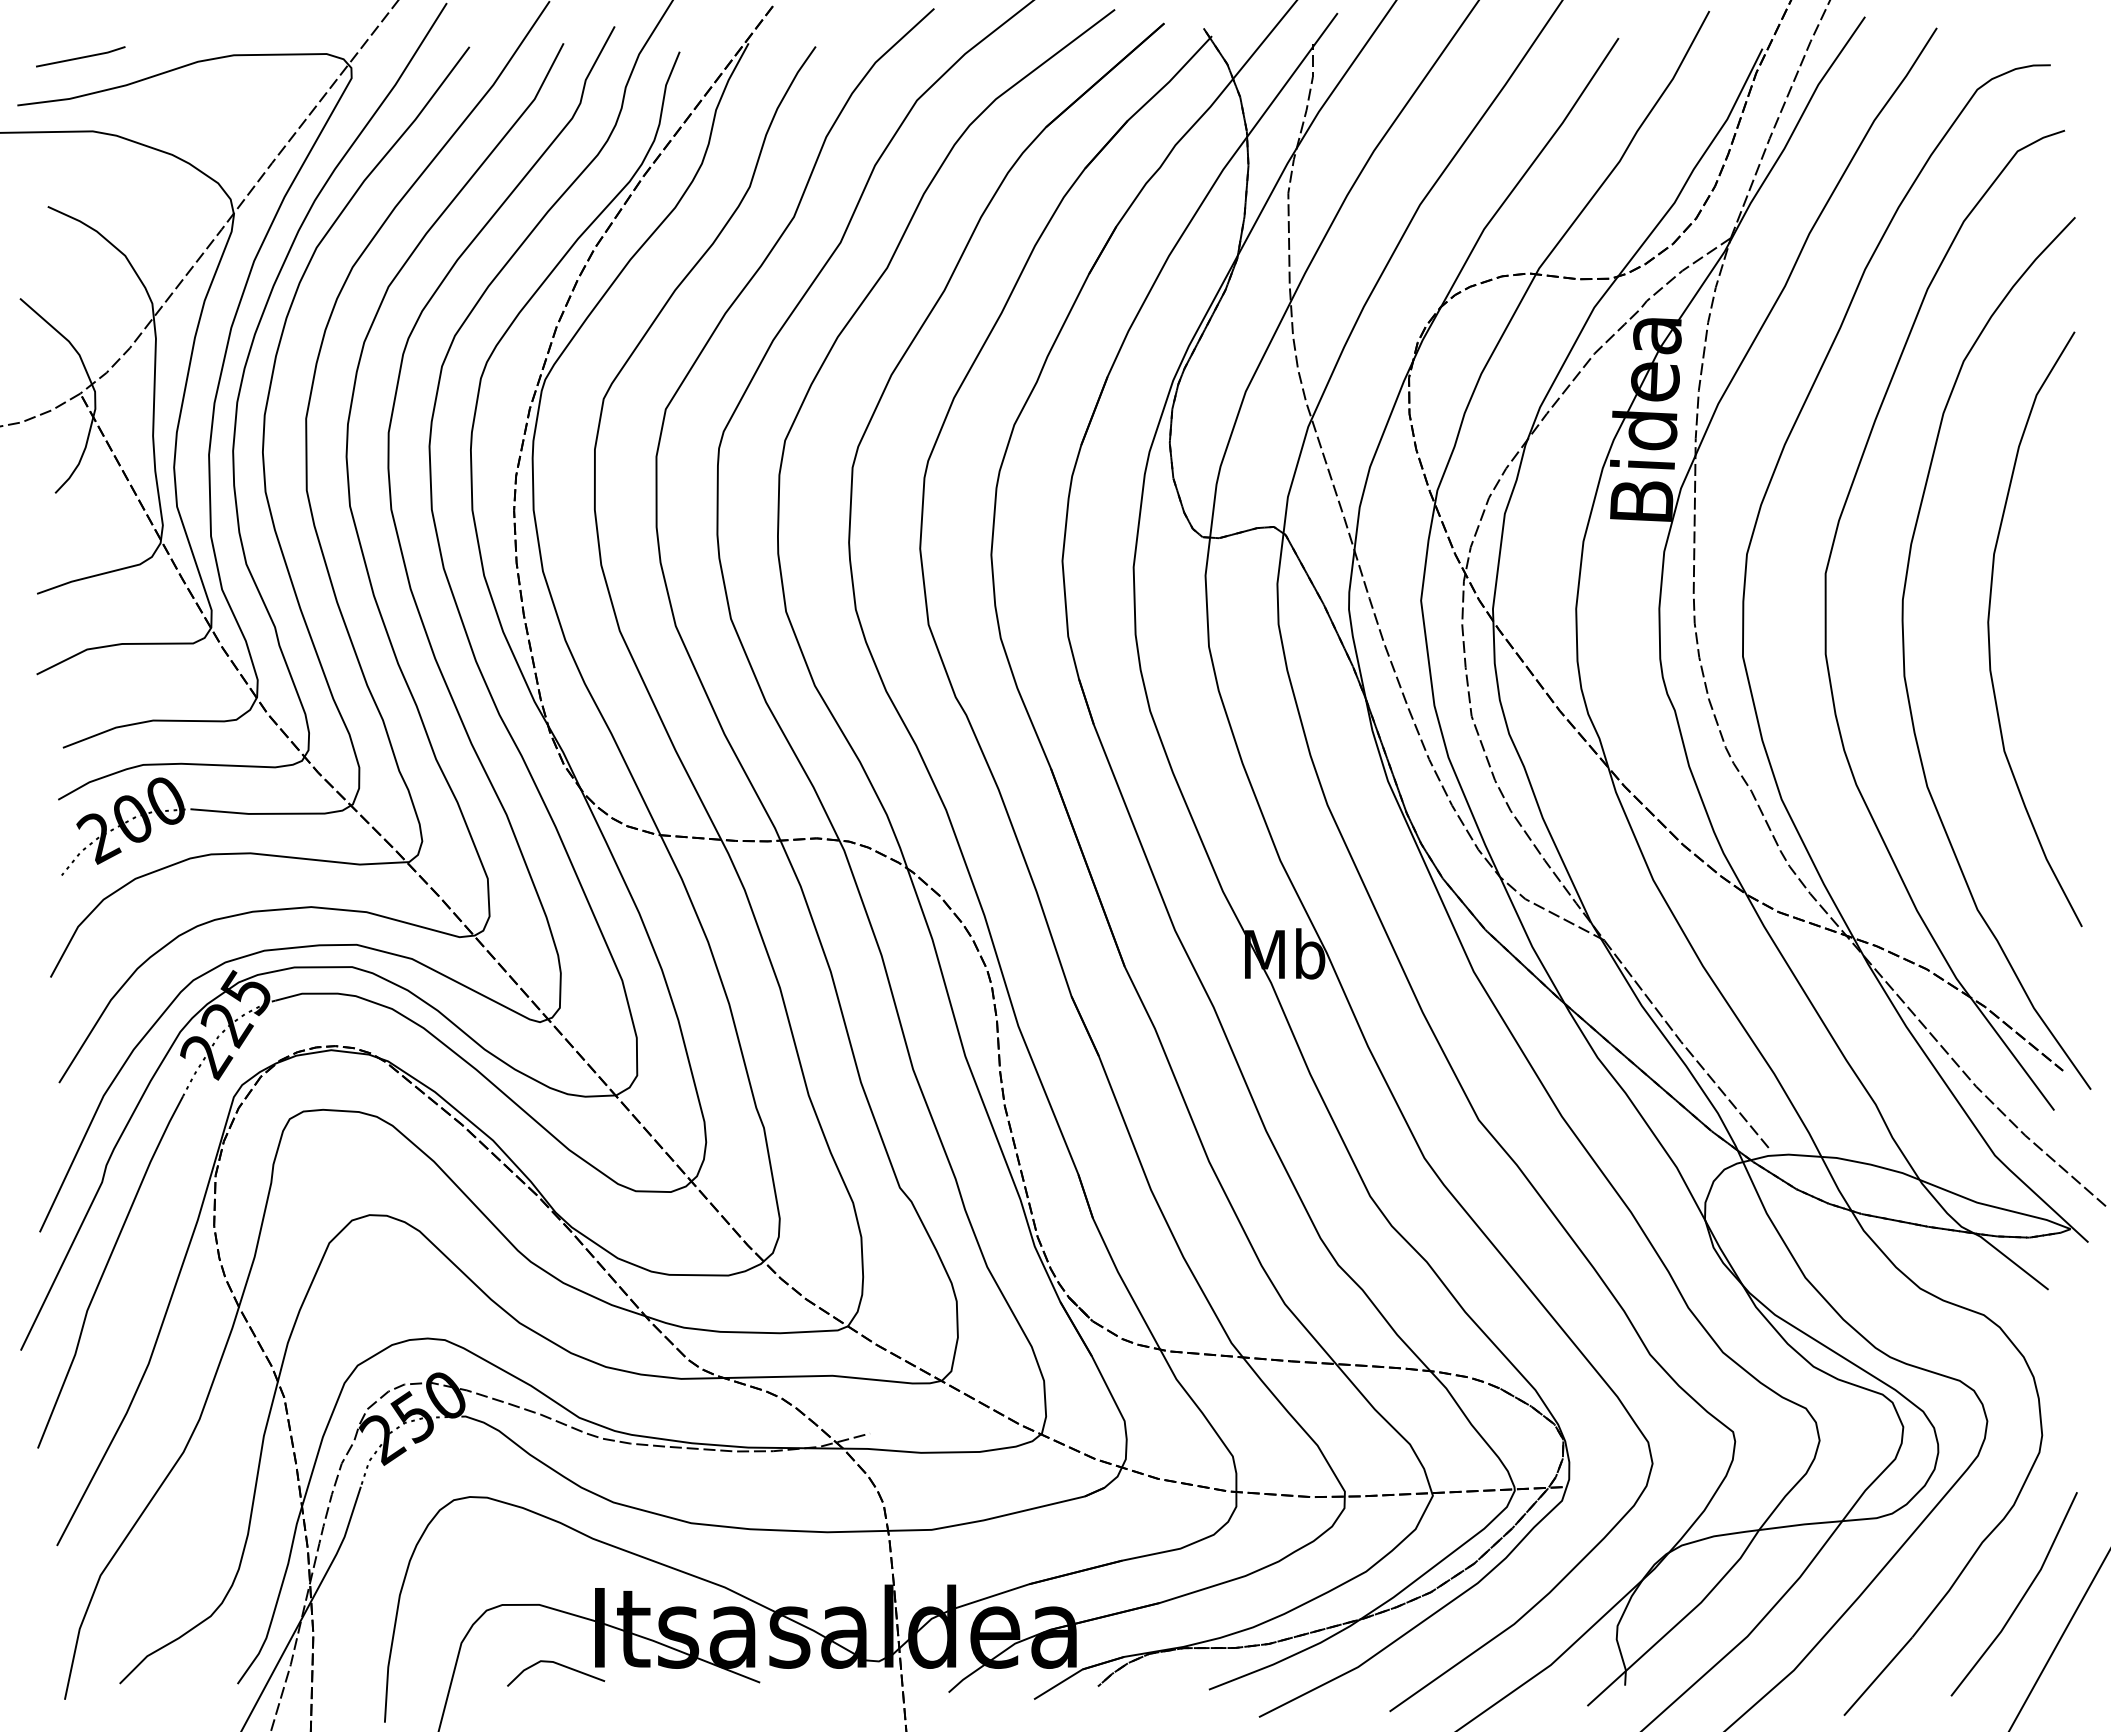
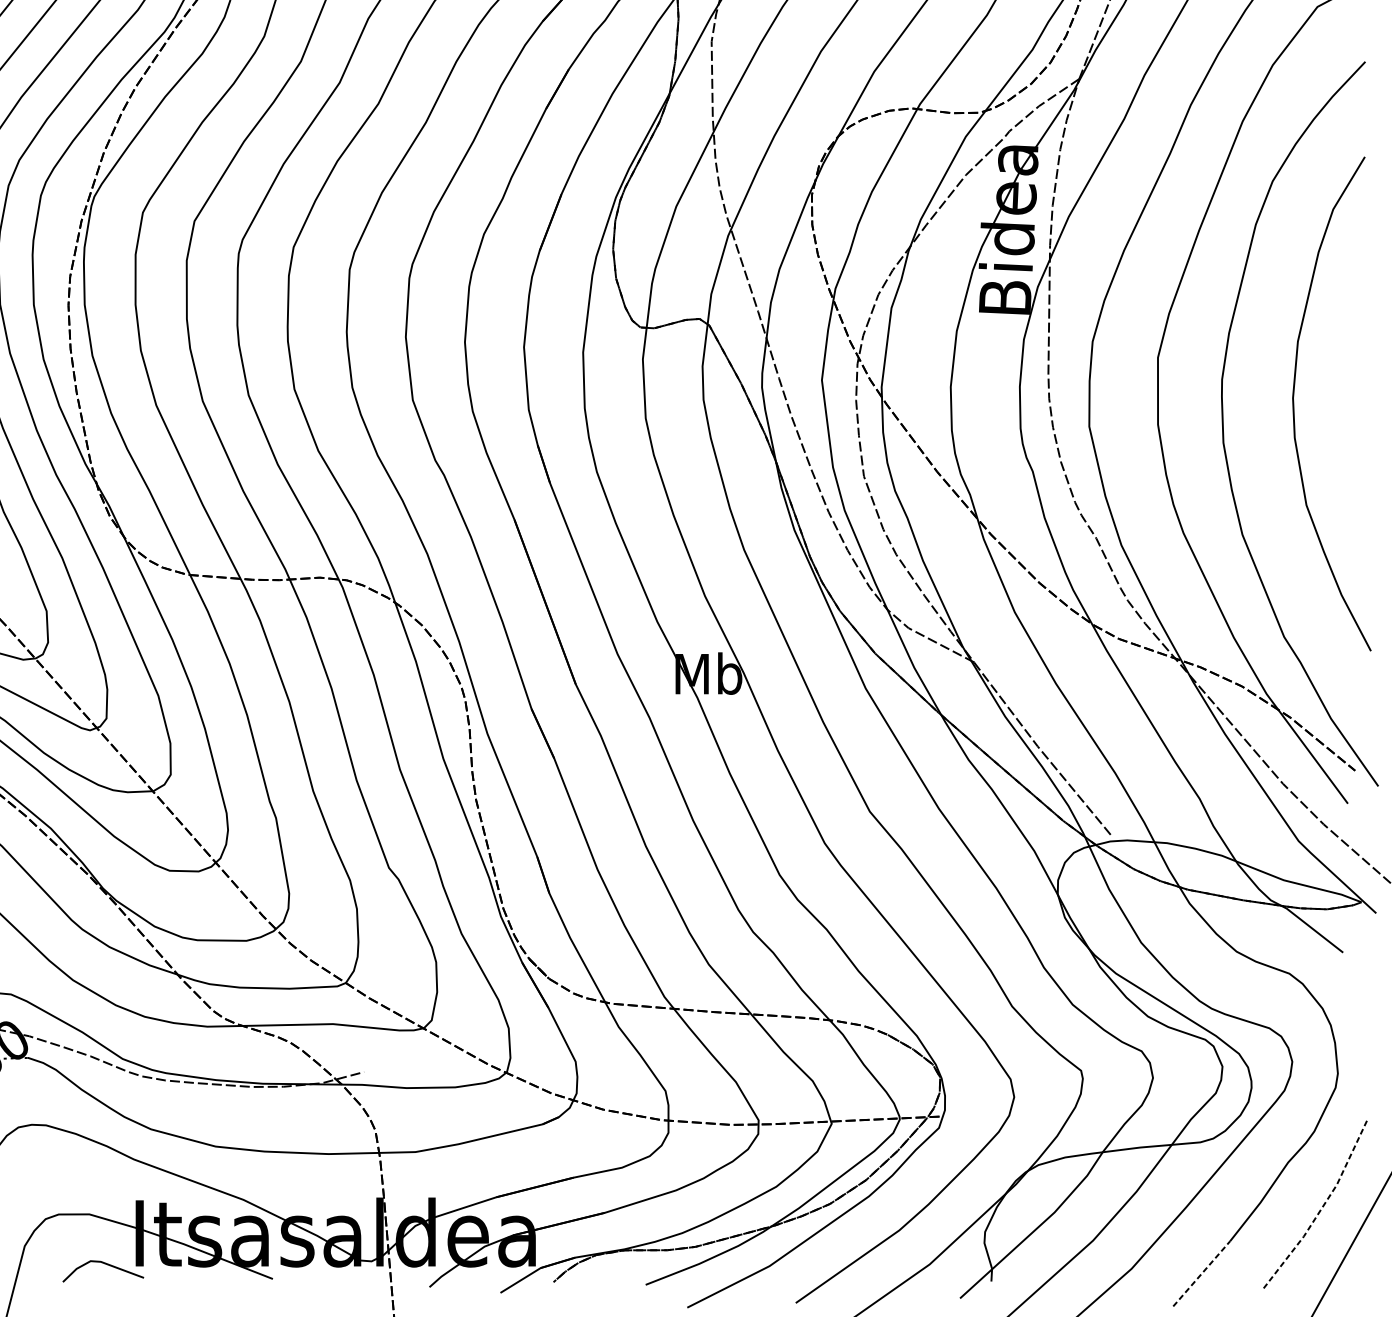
line: (2022, 1598) -> (1321, 1209), solid -> dashed
line: (1878, 1676) -> (1201, 1273), solid -> dashed

